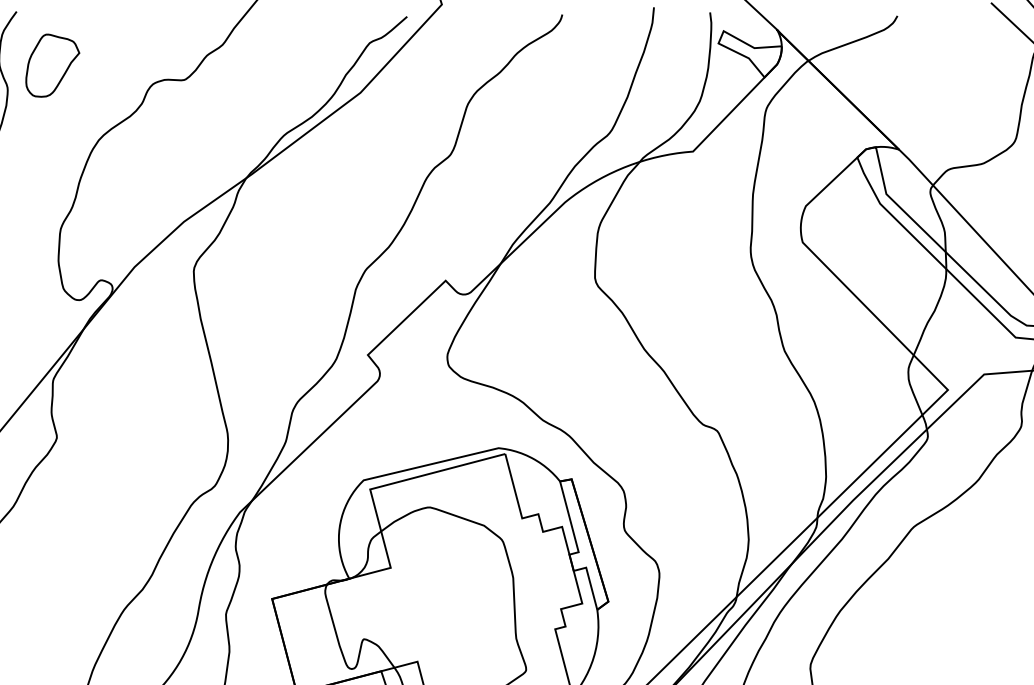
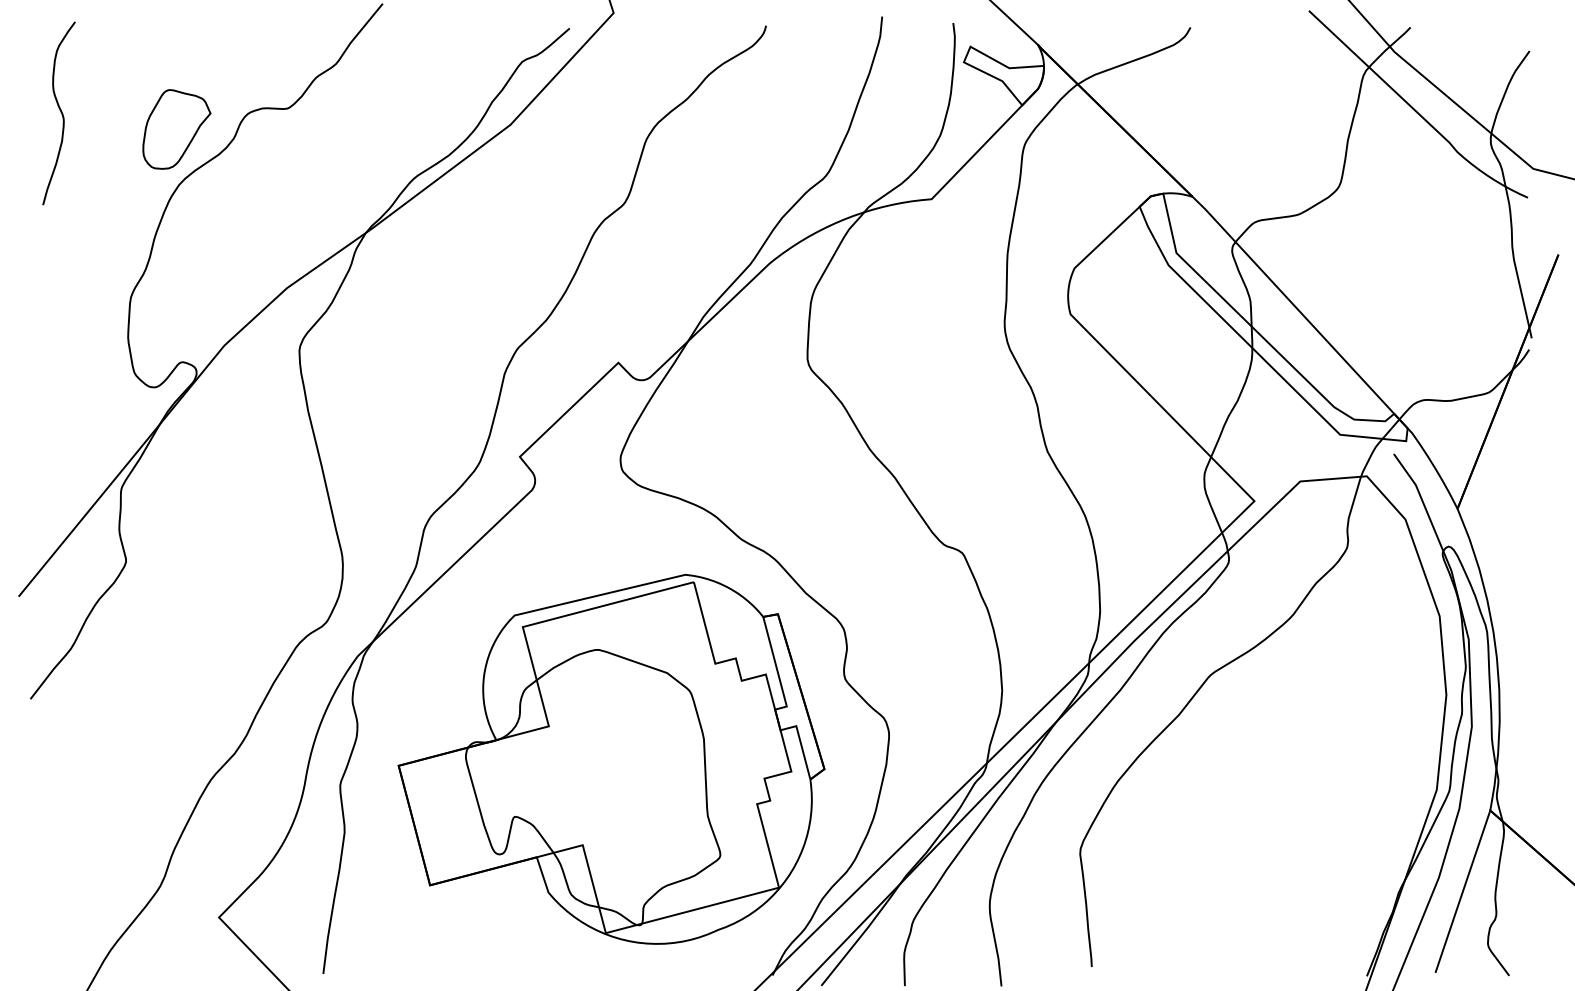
part: (52, 65) -> (176, 129), moved

